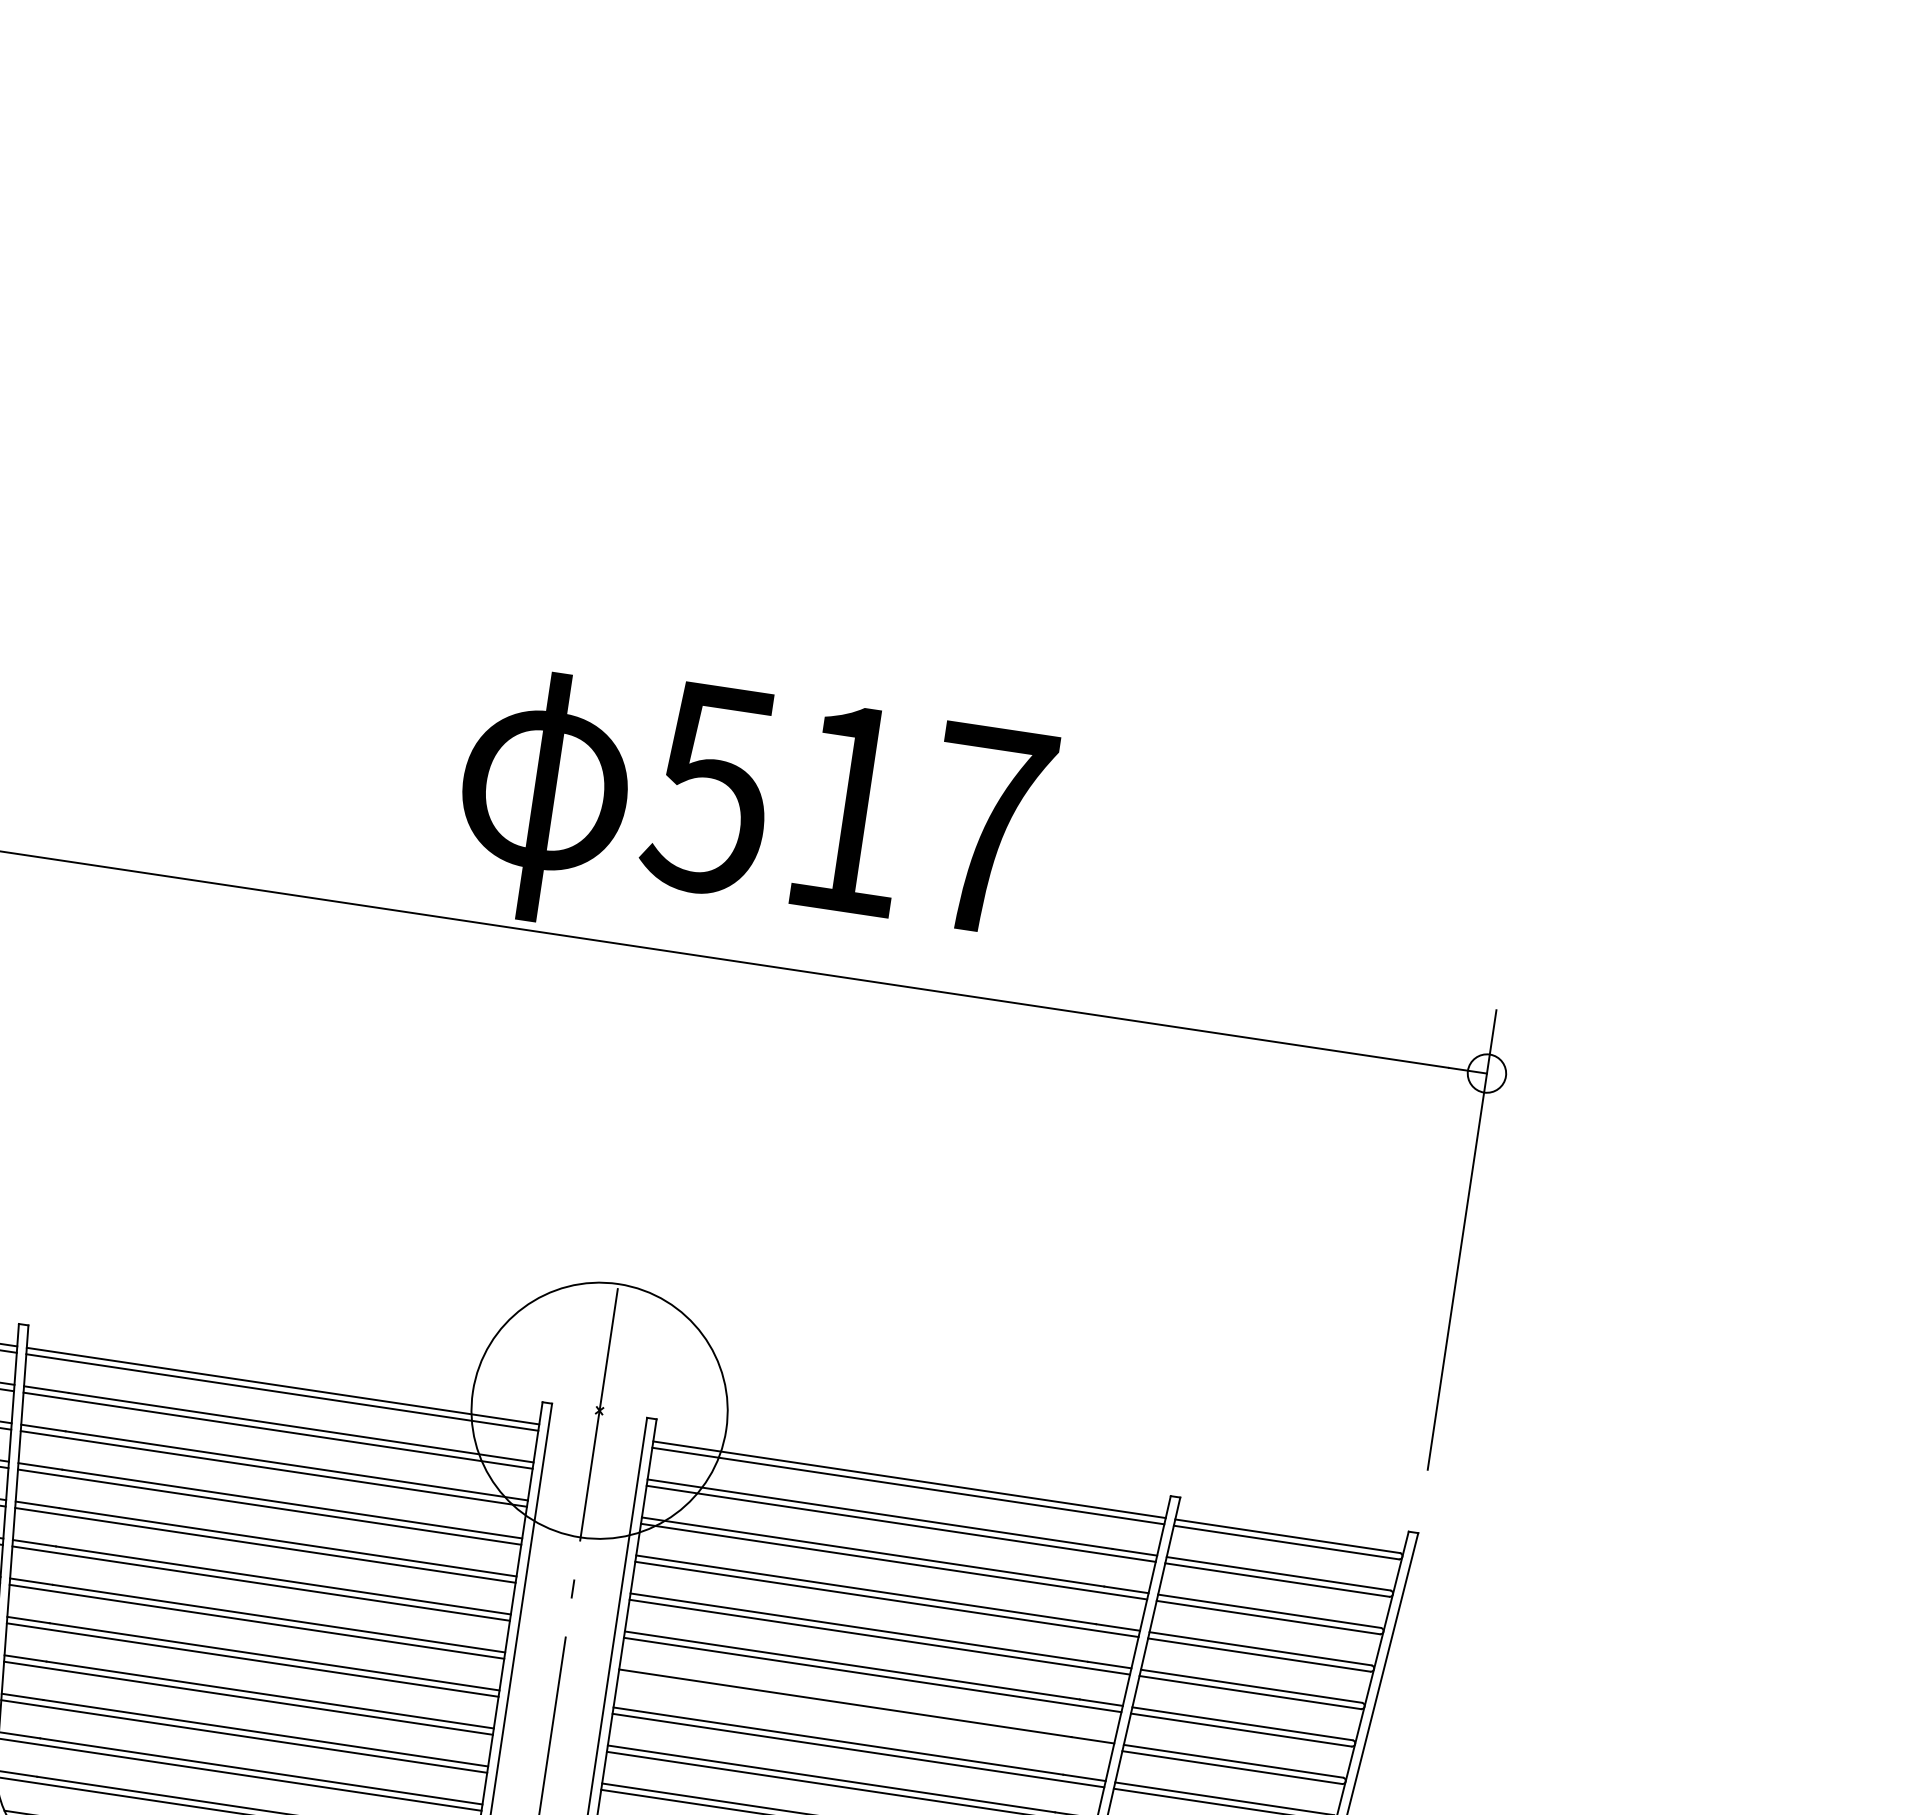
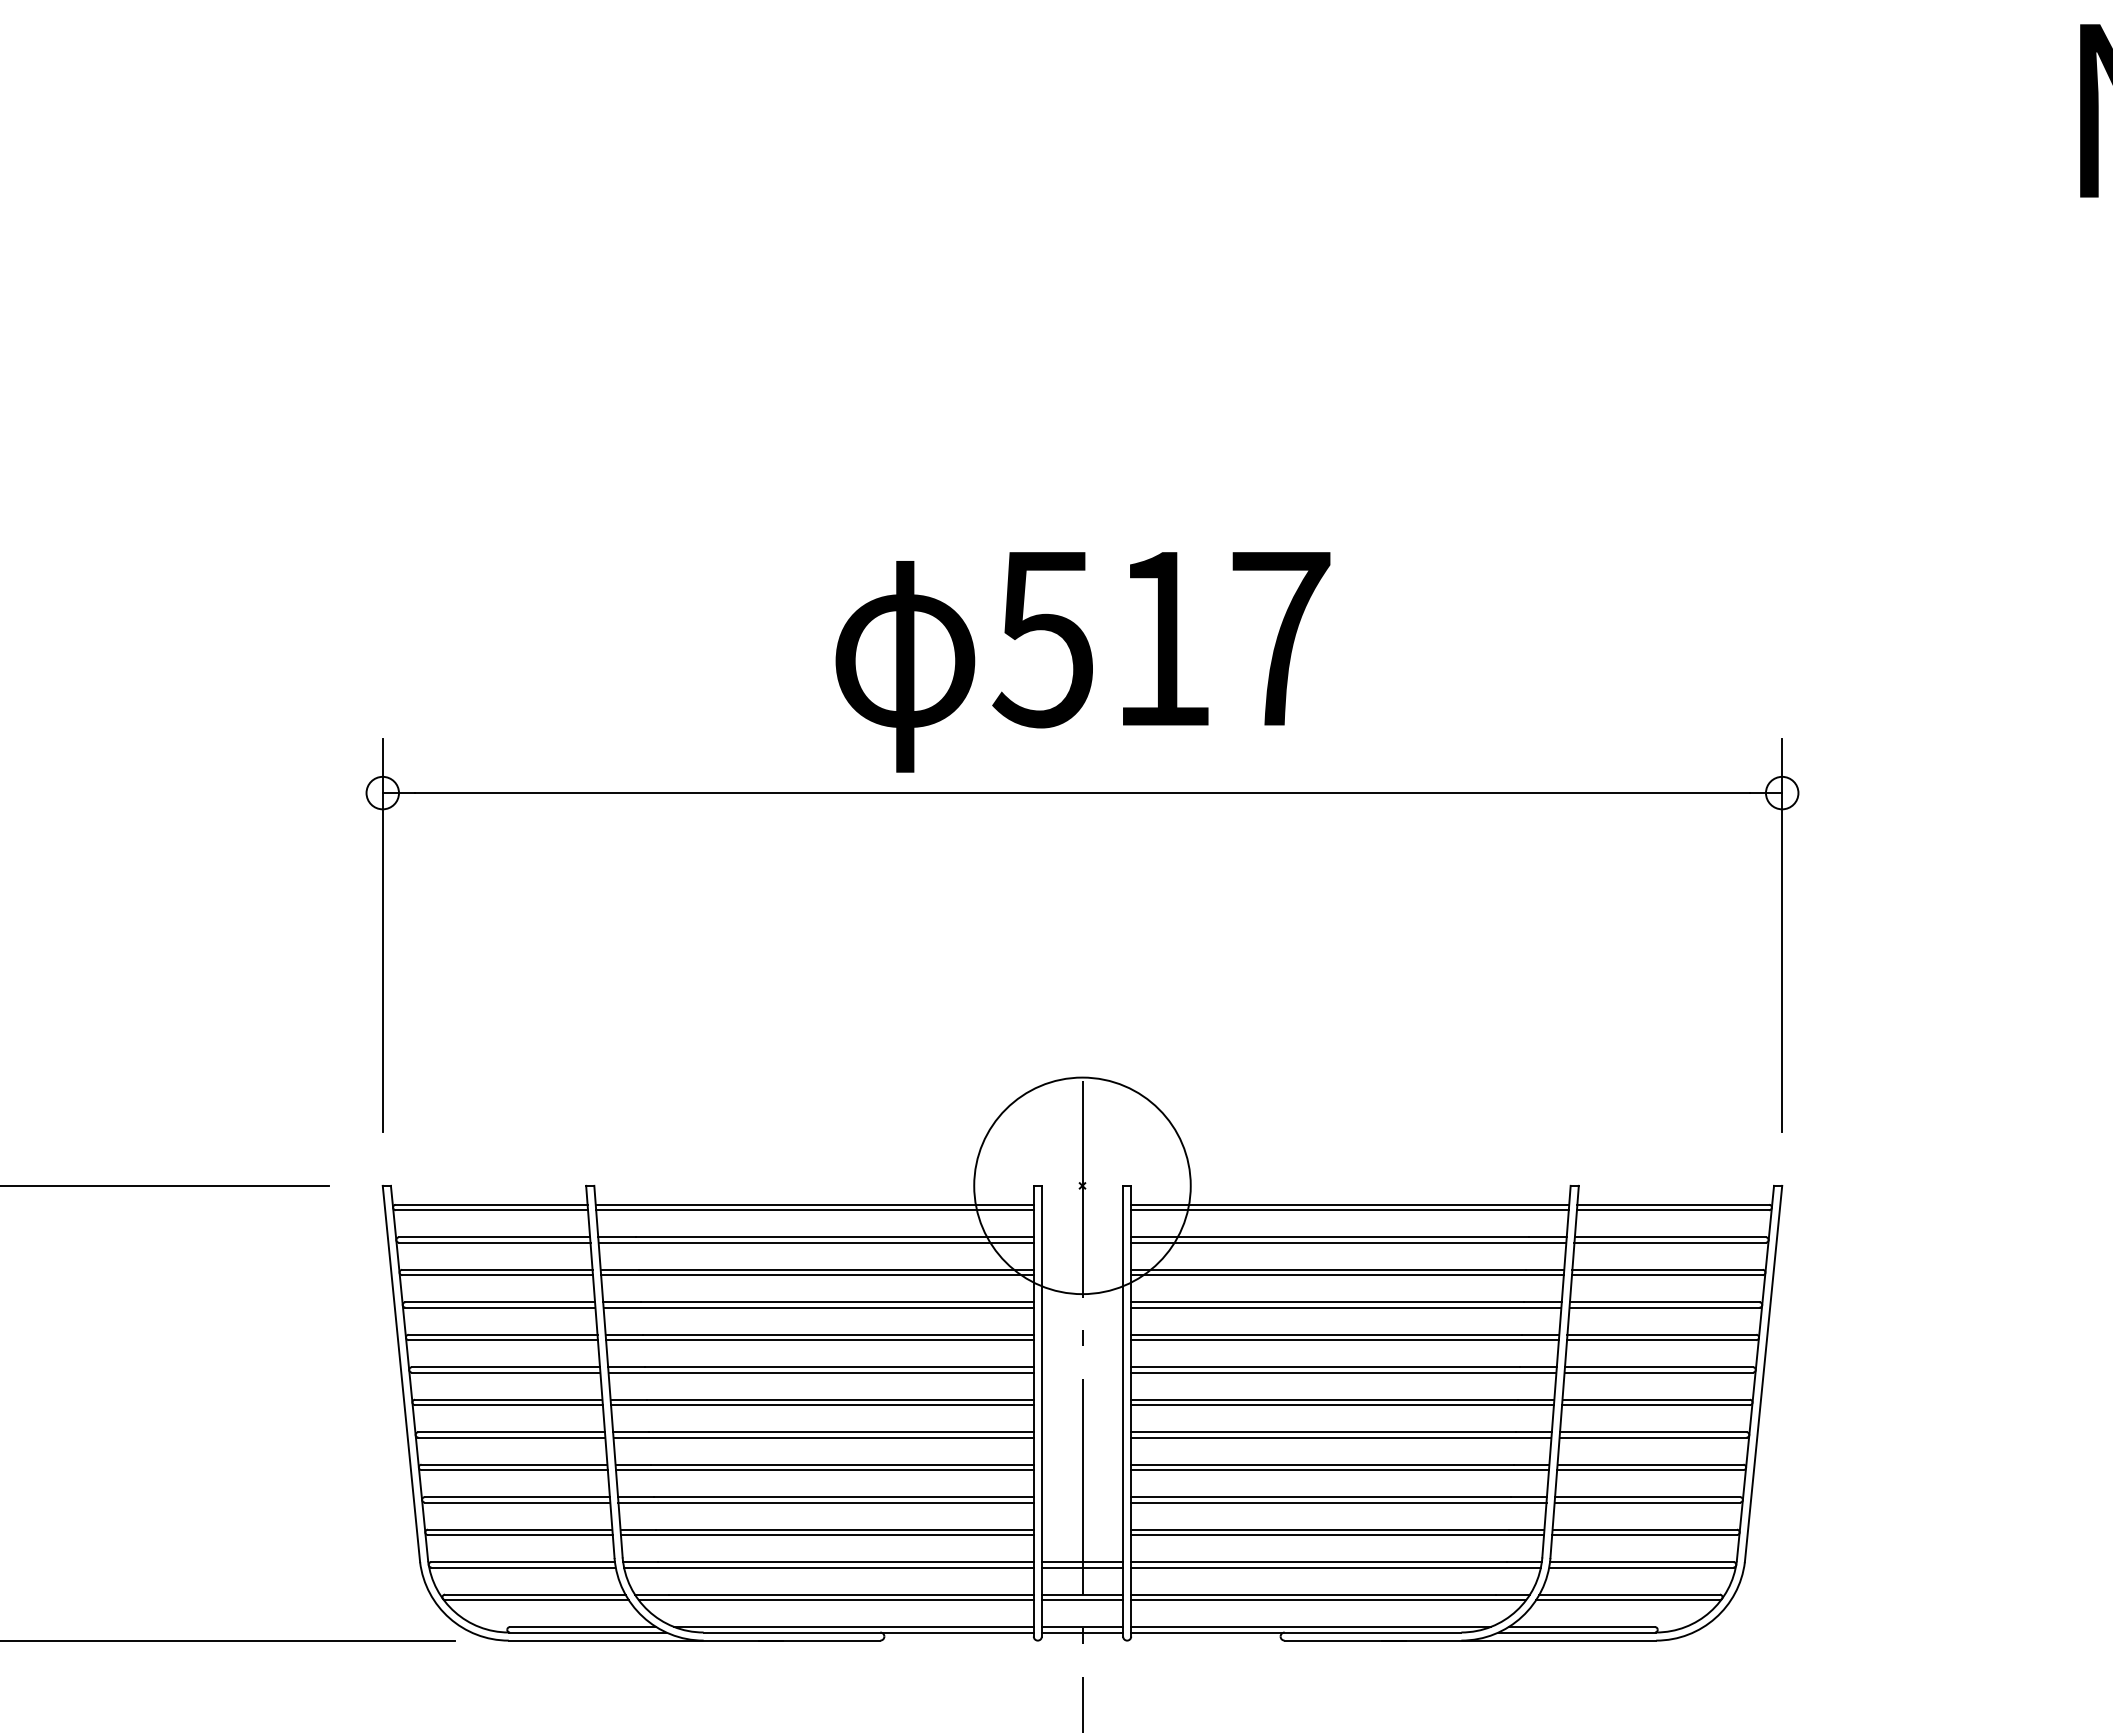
text: (752, 823) -> (1082, 662), moved
line: (865, 1713) -> (1342, 1405), added

